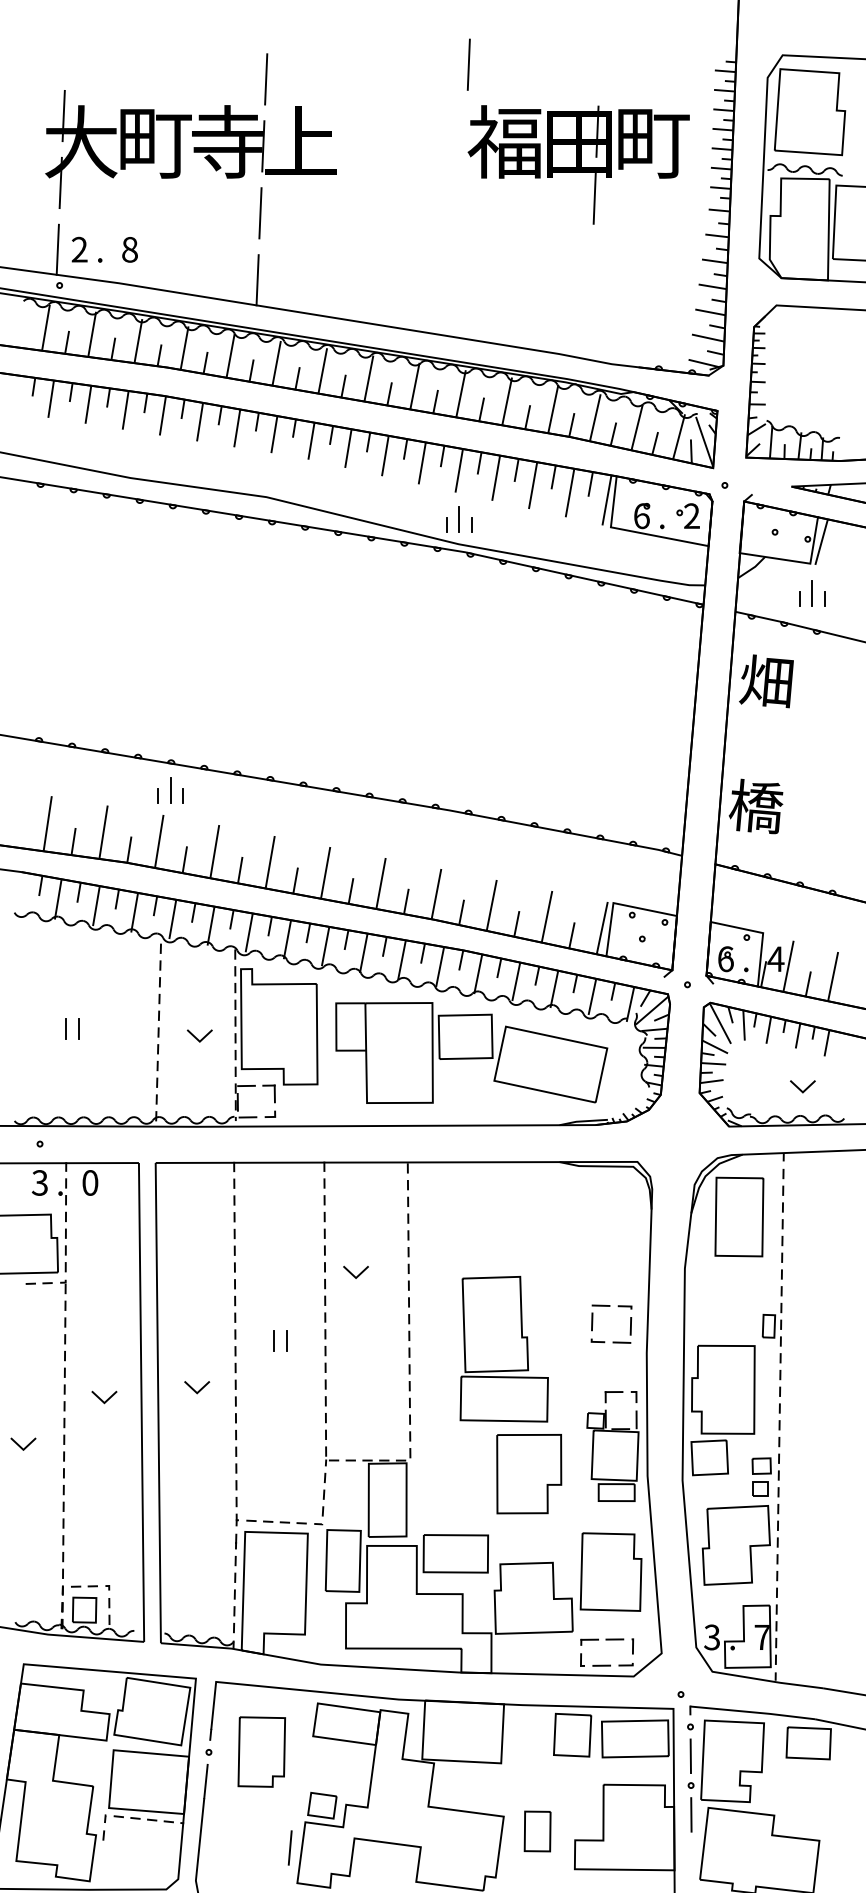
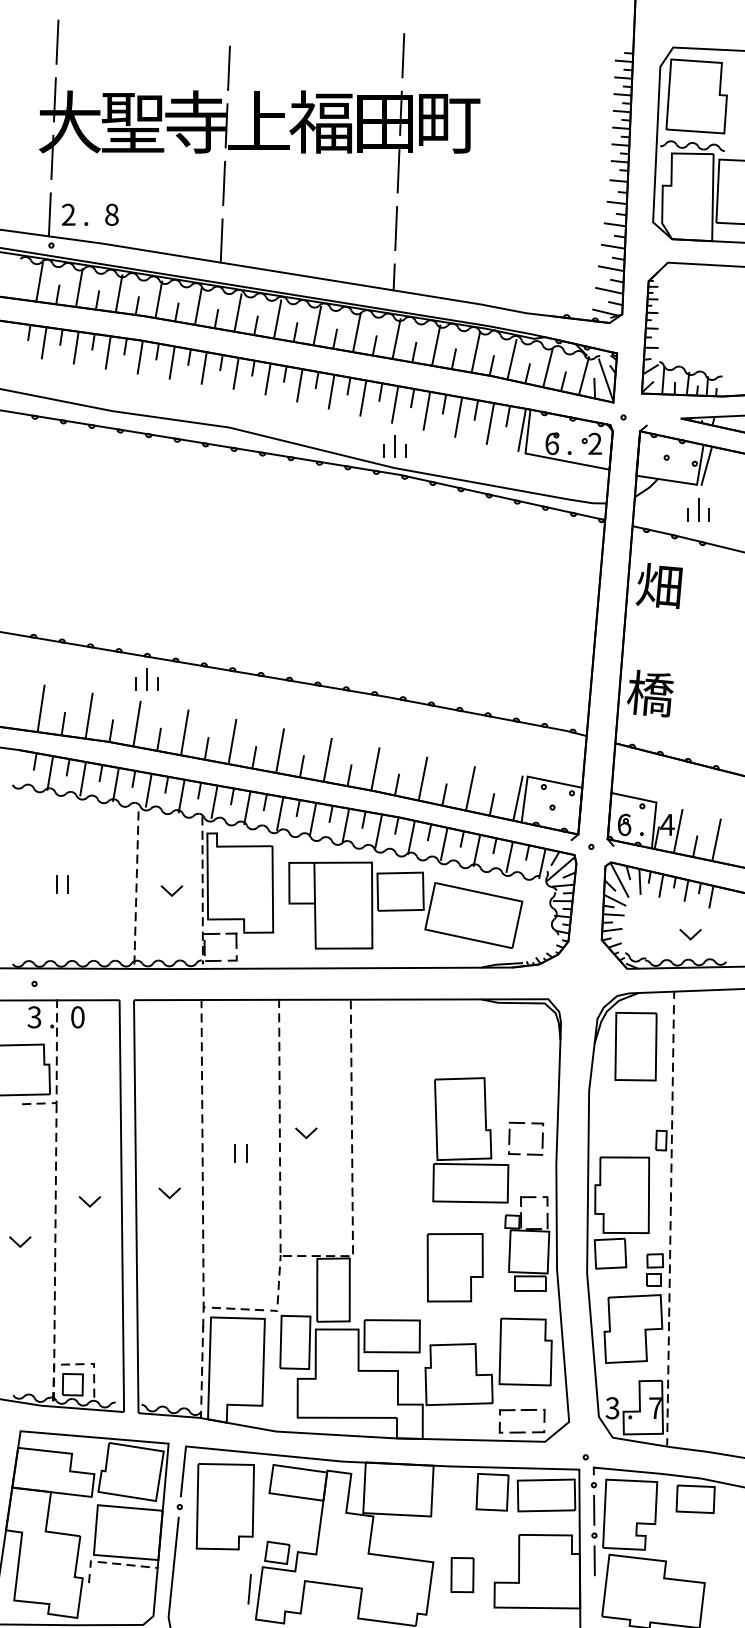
line: (66, 48) -> (57, 41), added
text: (155, 143) -> (133, 123), 町 -> 聖
part: (578, 164) -> (384, 141), moved
line: (459, 265) -> (395, 228), added
line: (457, 322) -> (393, 277), added
line: (358, 1273) -> (308, 1134), moved
part: (503, 1349) -> (470, 1140), moved
part: (260, 1751) -> (224, 1506), size x1.43

